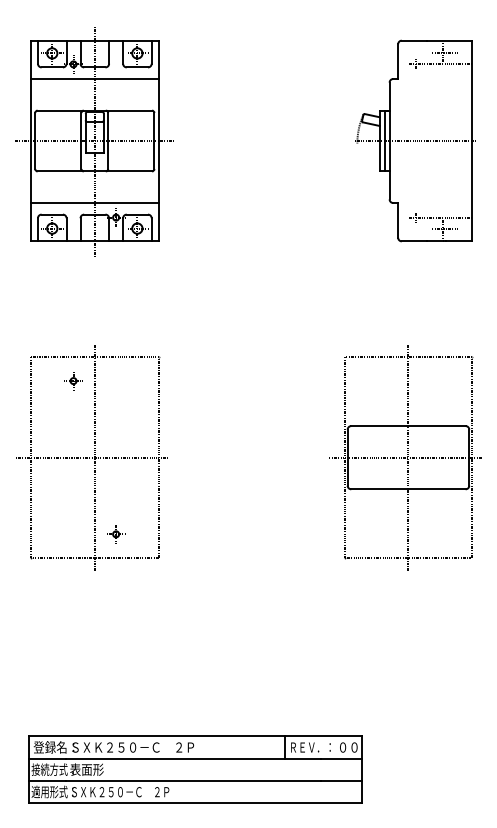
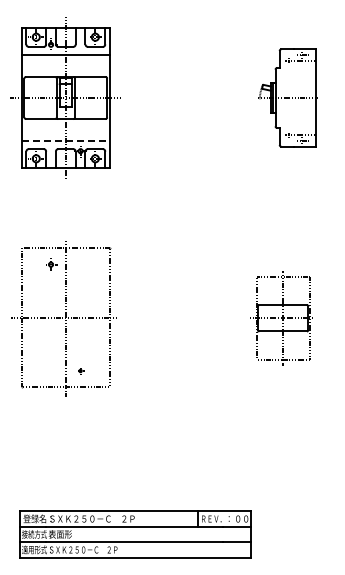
part: (414, 140) -> (287, 97), size x0.7
line: (95, 203) -> (66, 141), solid -> dashed
part: (406, 458) -> (282, 318), size x0.6
part: (115, 533) -> (80, 370), size x0.6

